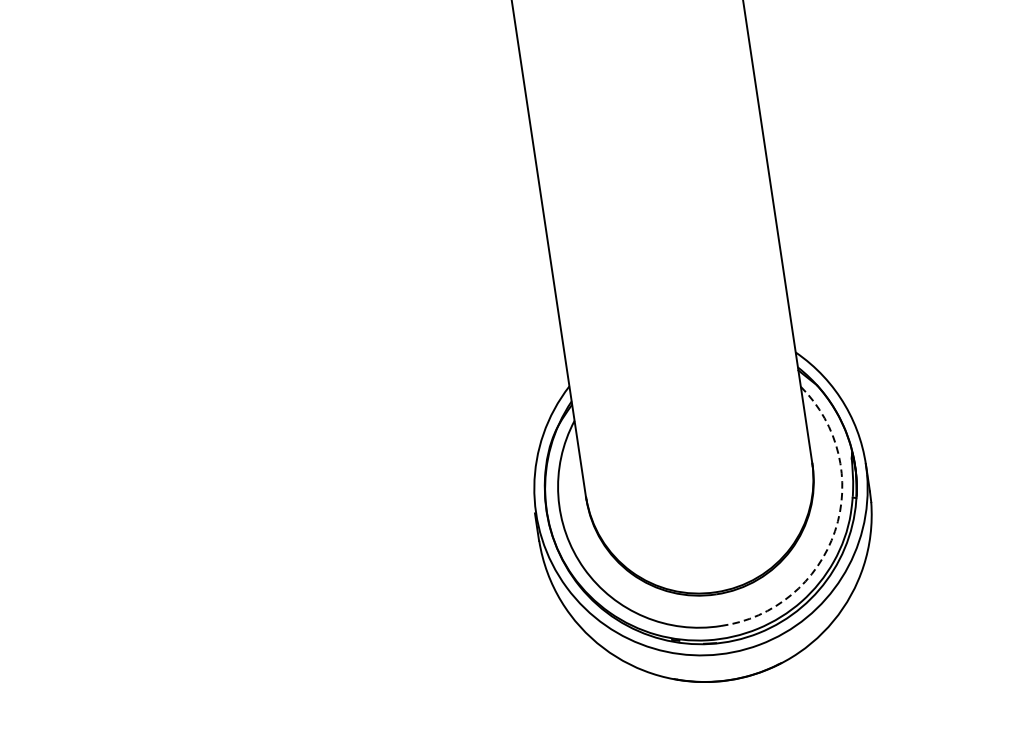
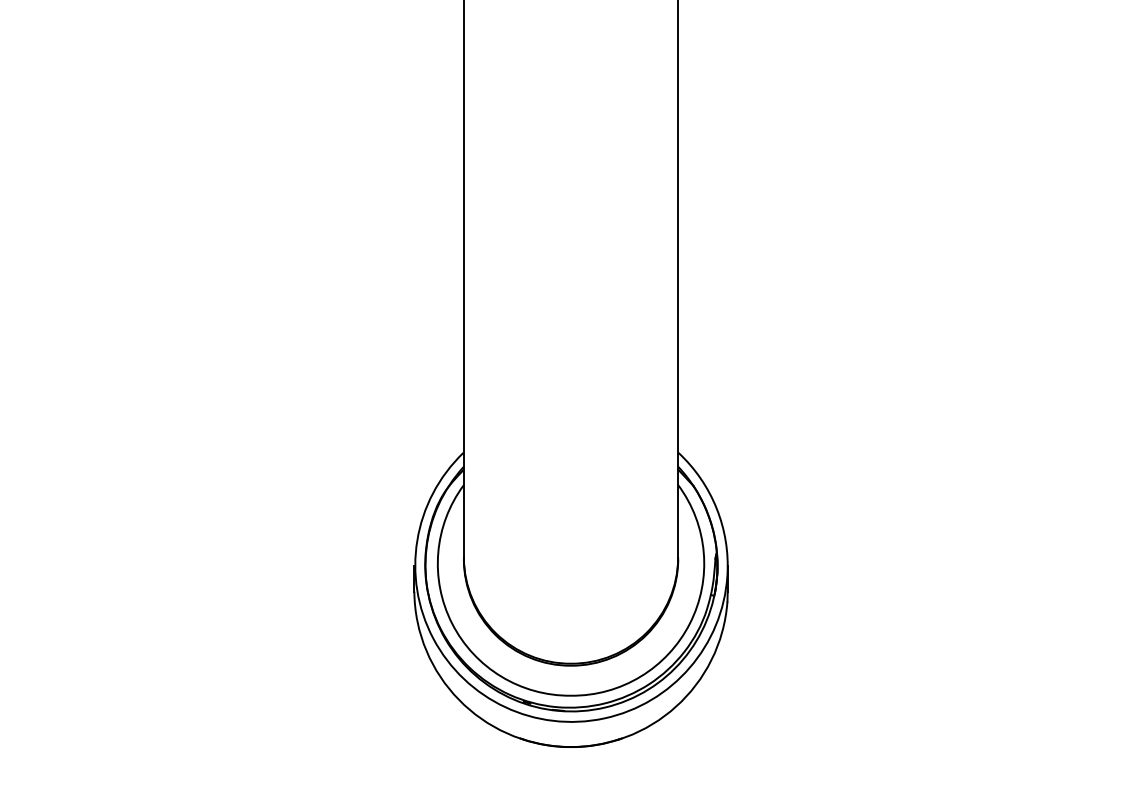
arc: (834, 531) -> (689, 623), dashed -> solid

